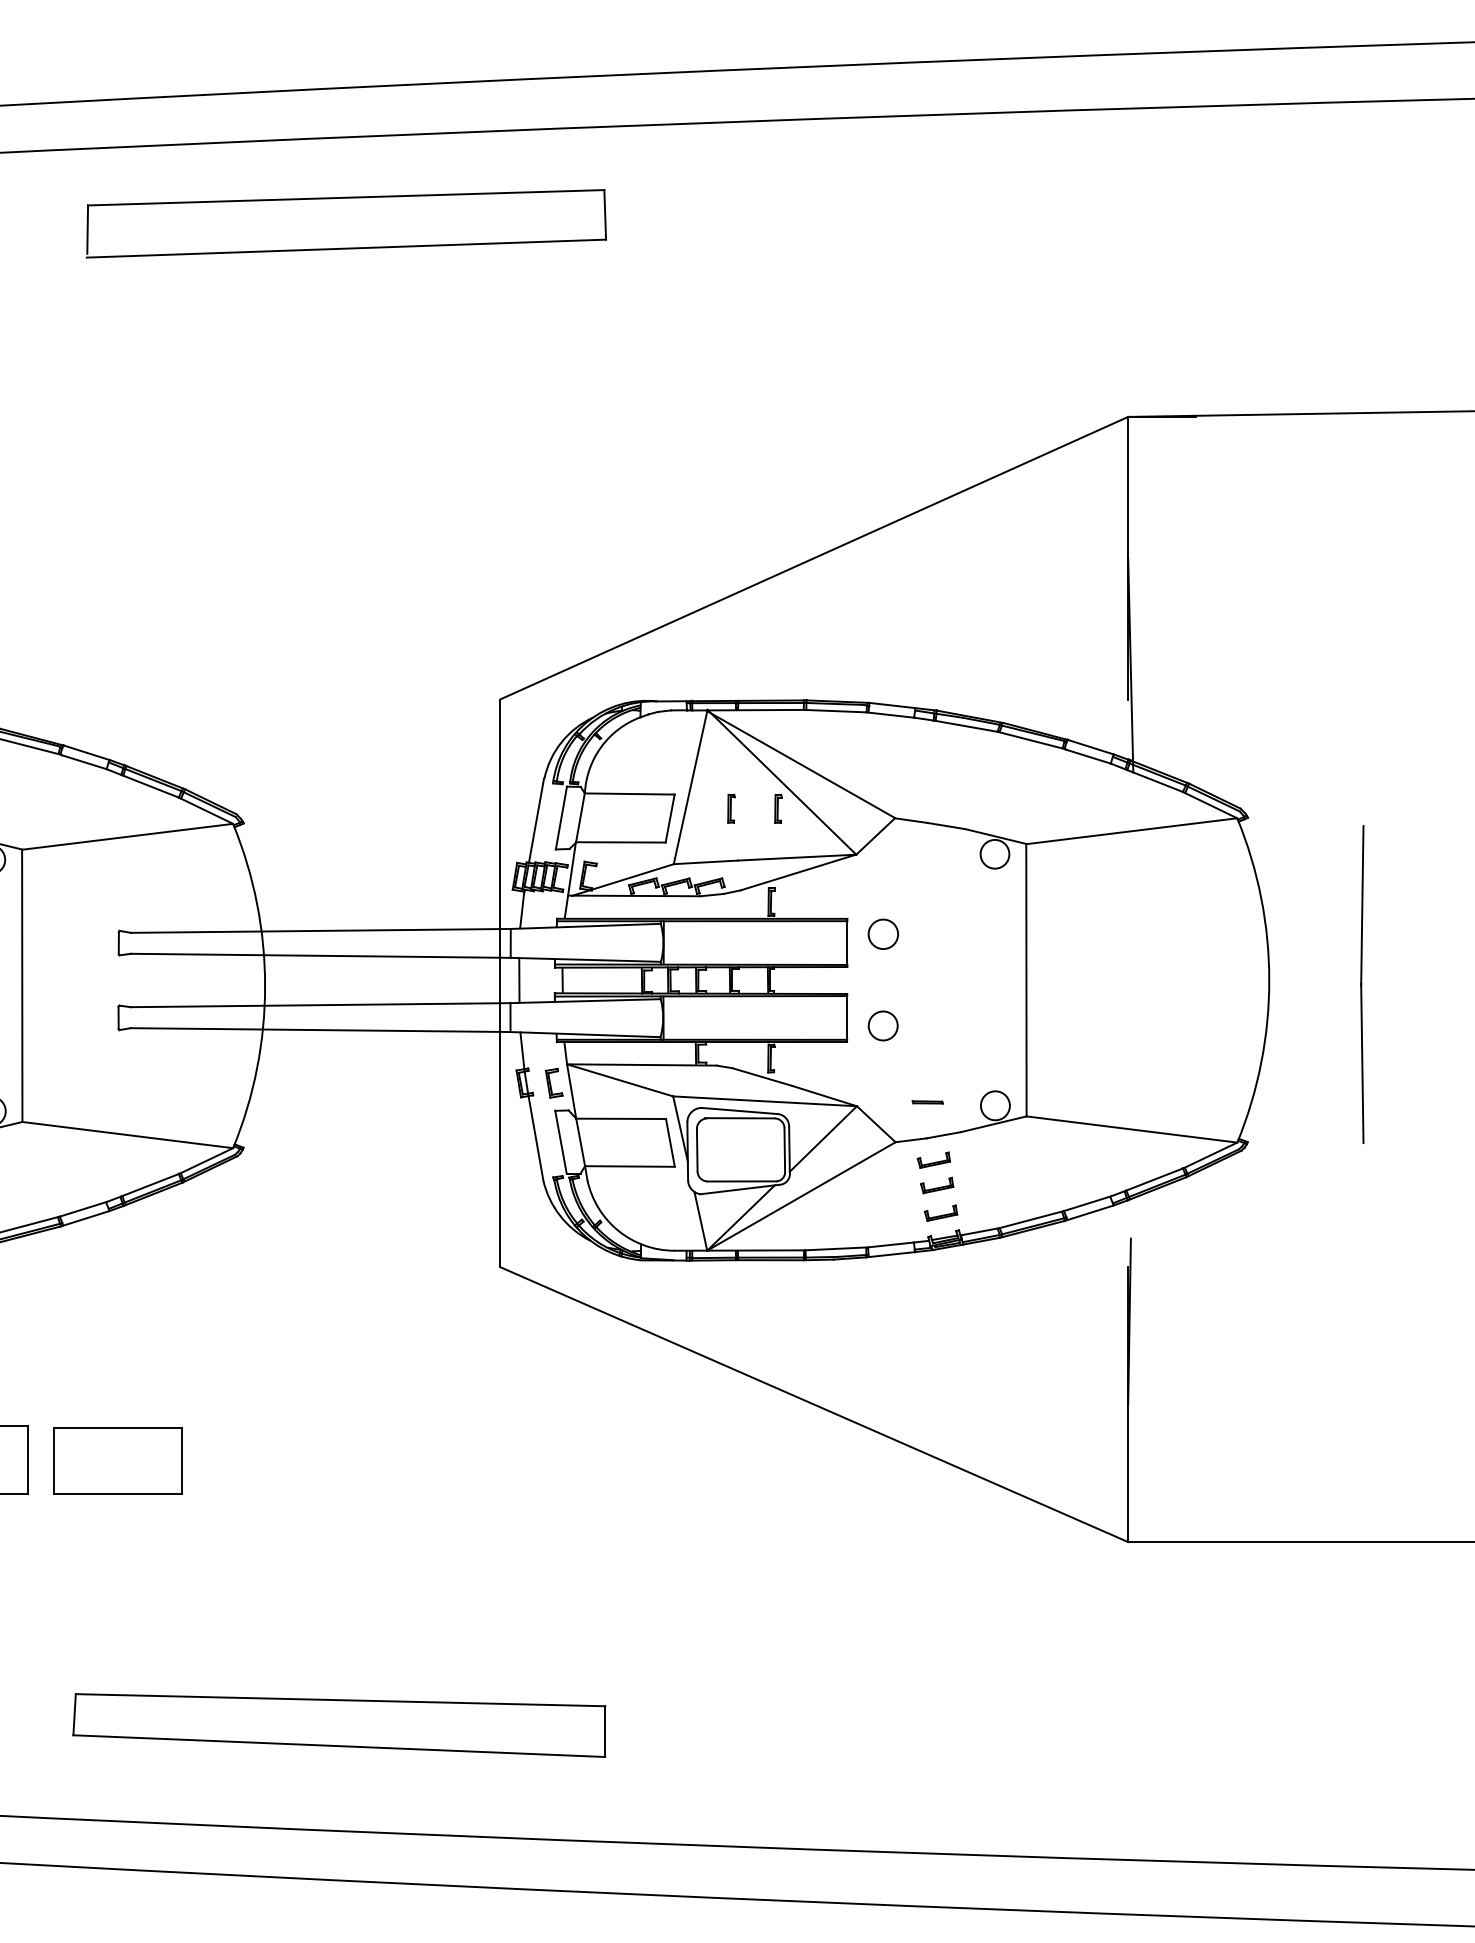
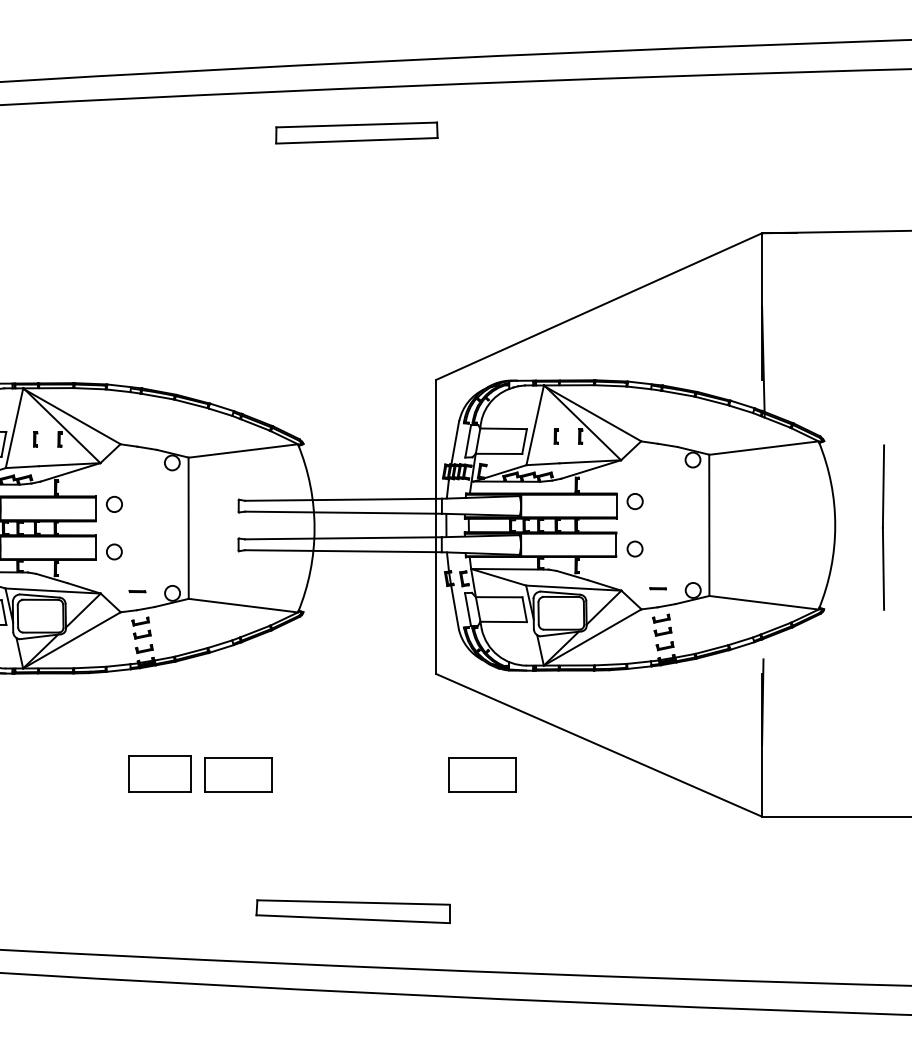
part: (345, 222) -> (356, 132), size x0.6
part: (588, 1460) -> (482, 774), added
part: (338, 1724) -> (352, 911), size x0.7

